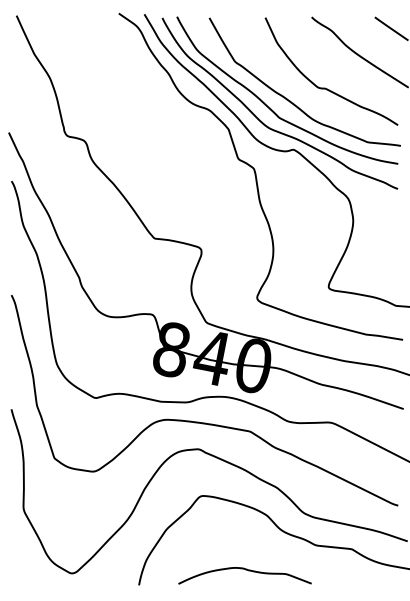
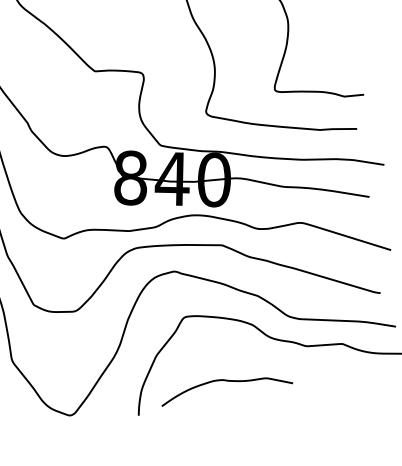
curve: (245, 570) -> (225, 381), moved

